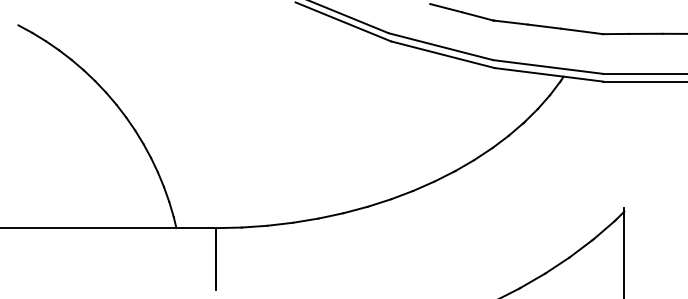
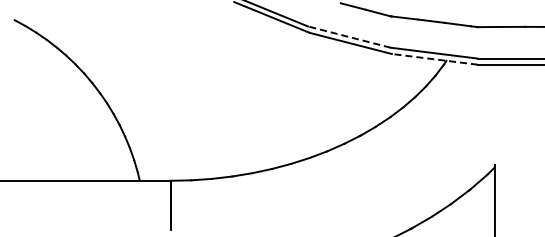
line: (441, 47) -> (349, 37), solid -> dashed
line: (548, 75) -> (434, 59), solid -> dashed

